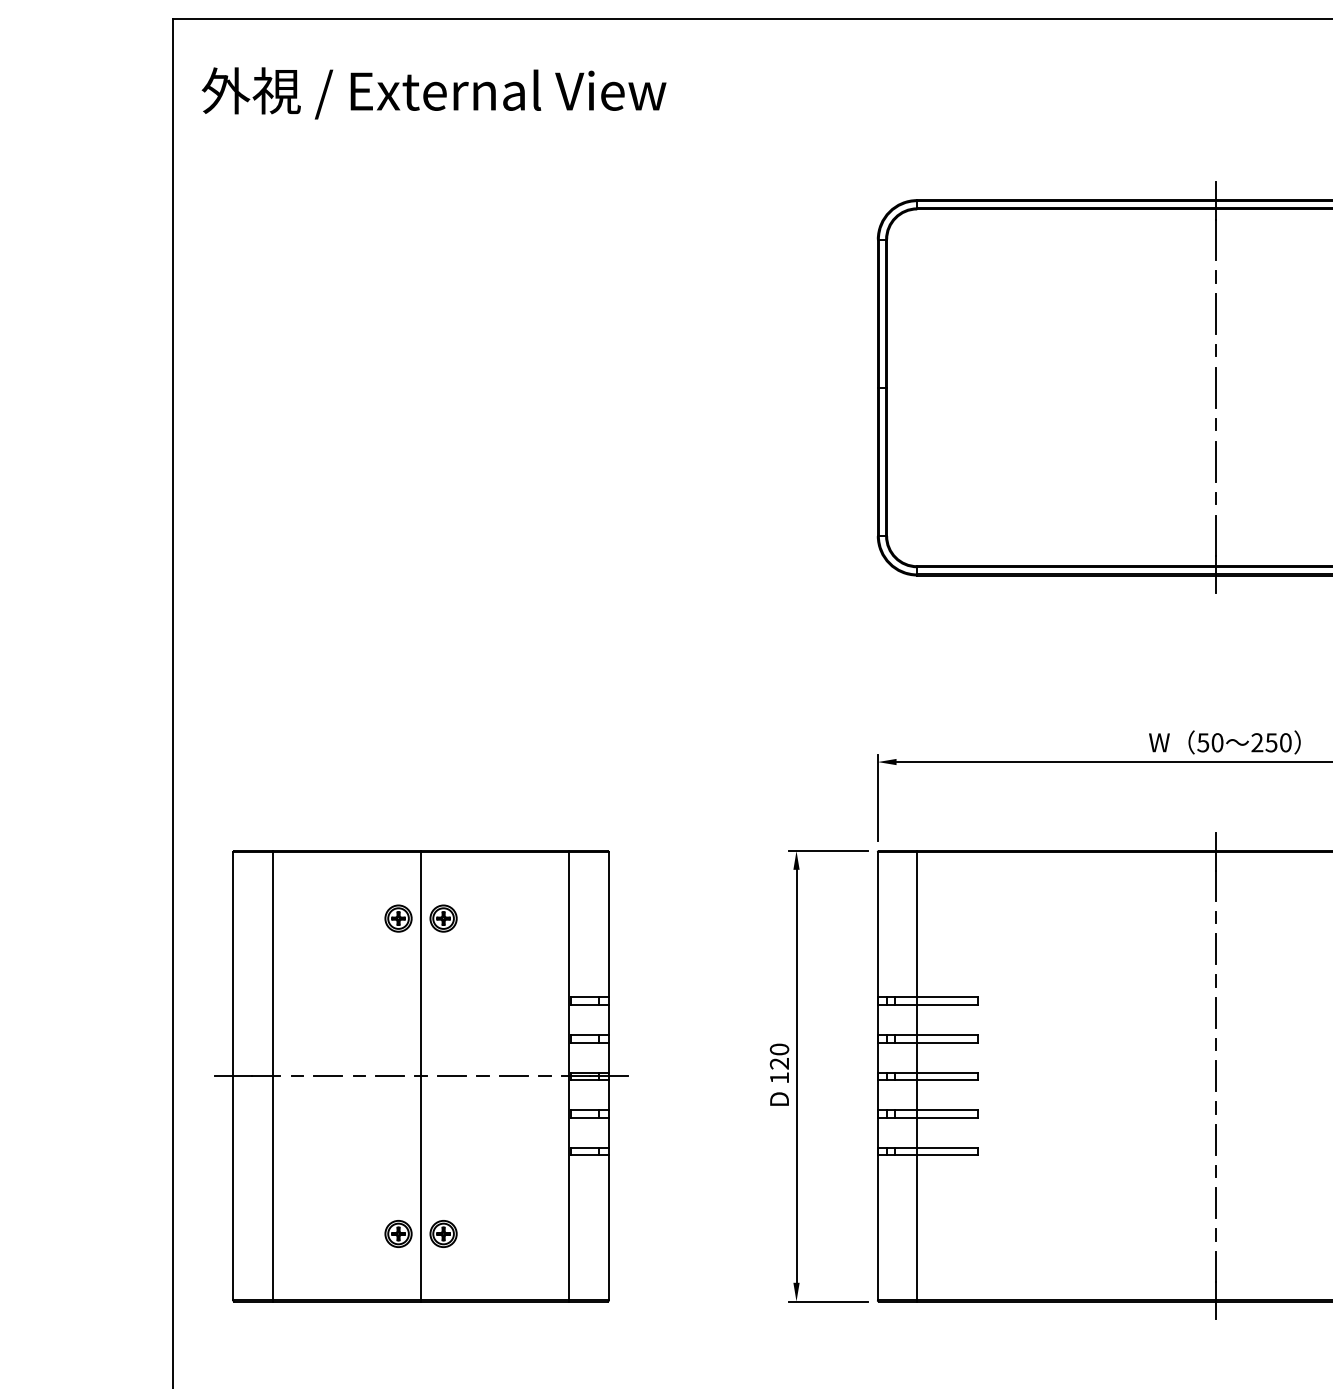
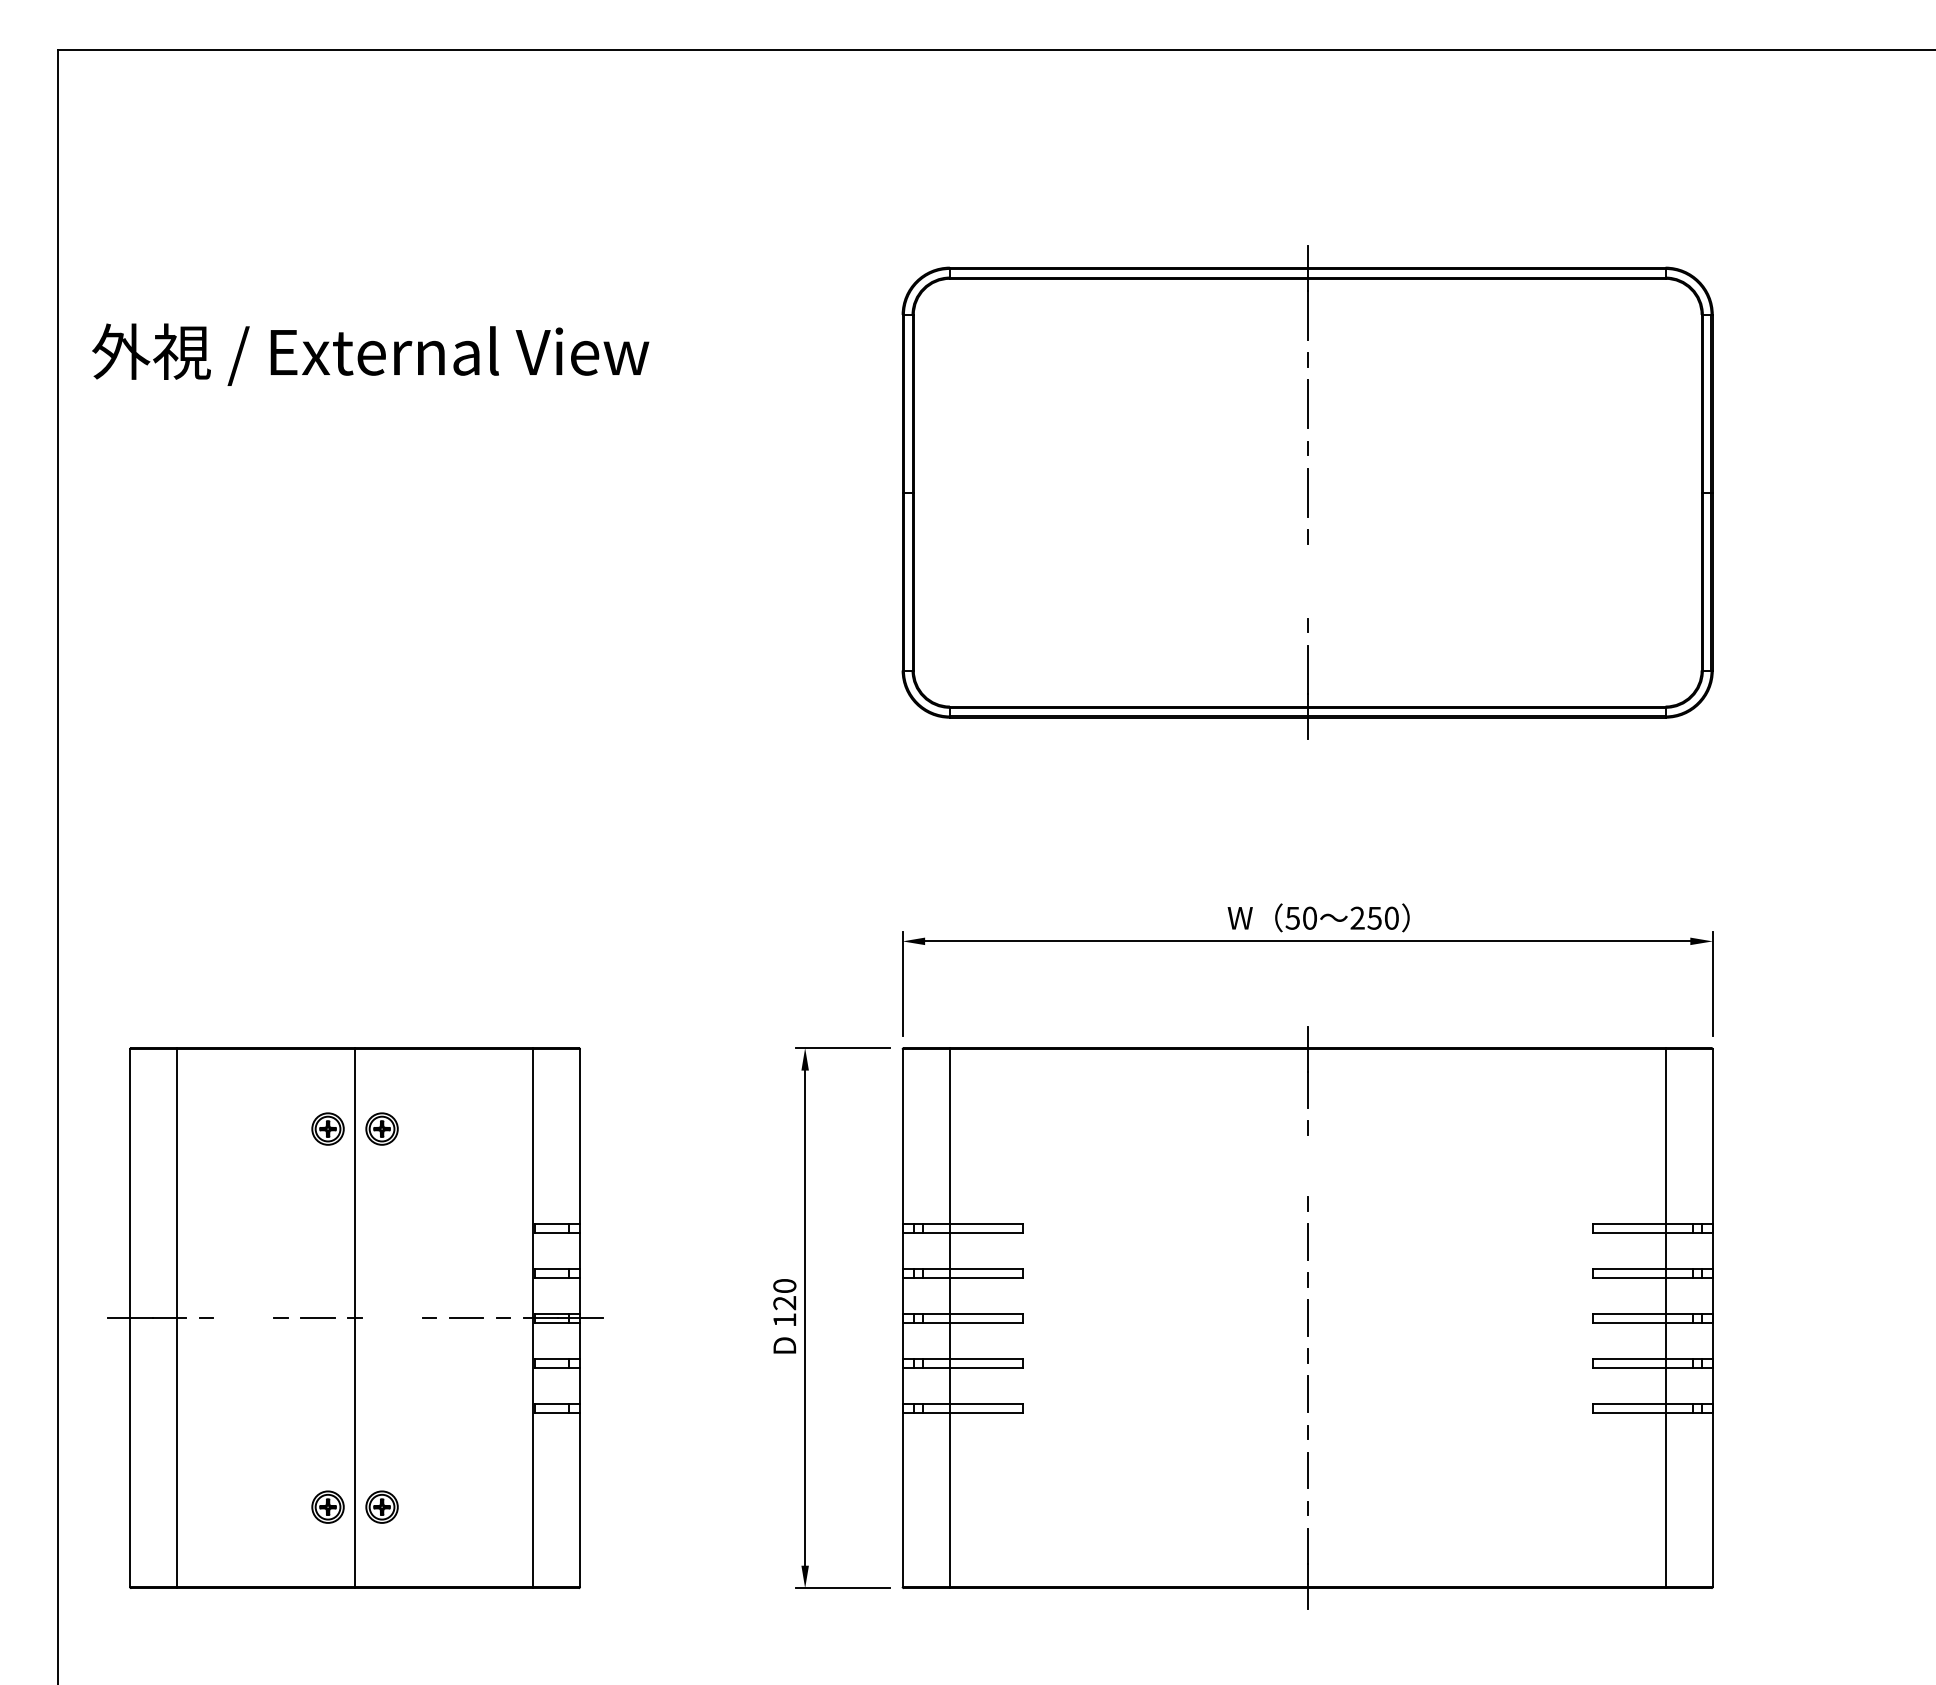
text: (433, 93) -> (370, 354), moved
line: (1215, 461) -> (1307, 581), removed
line: (1215, 948) -> (1307, 1165), removed
line: (328, 1076) -> (243, 1318), removed
line: (452, 1076) -> (392, 1318), removed

